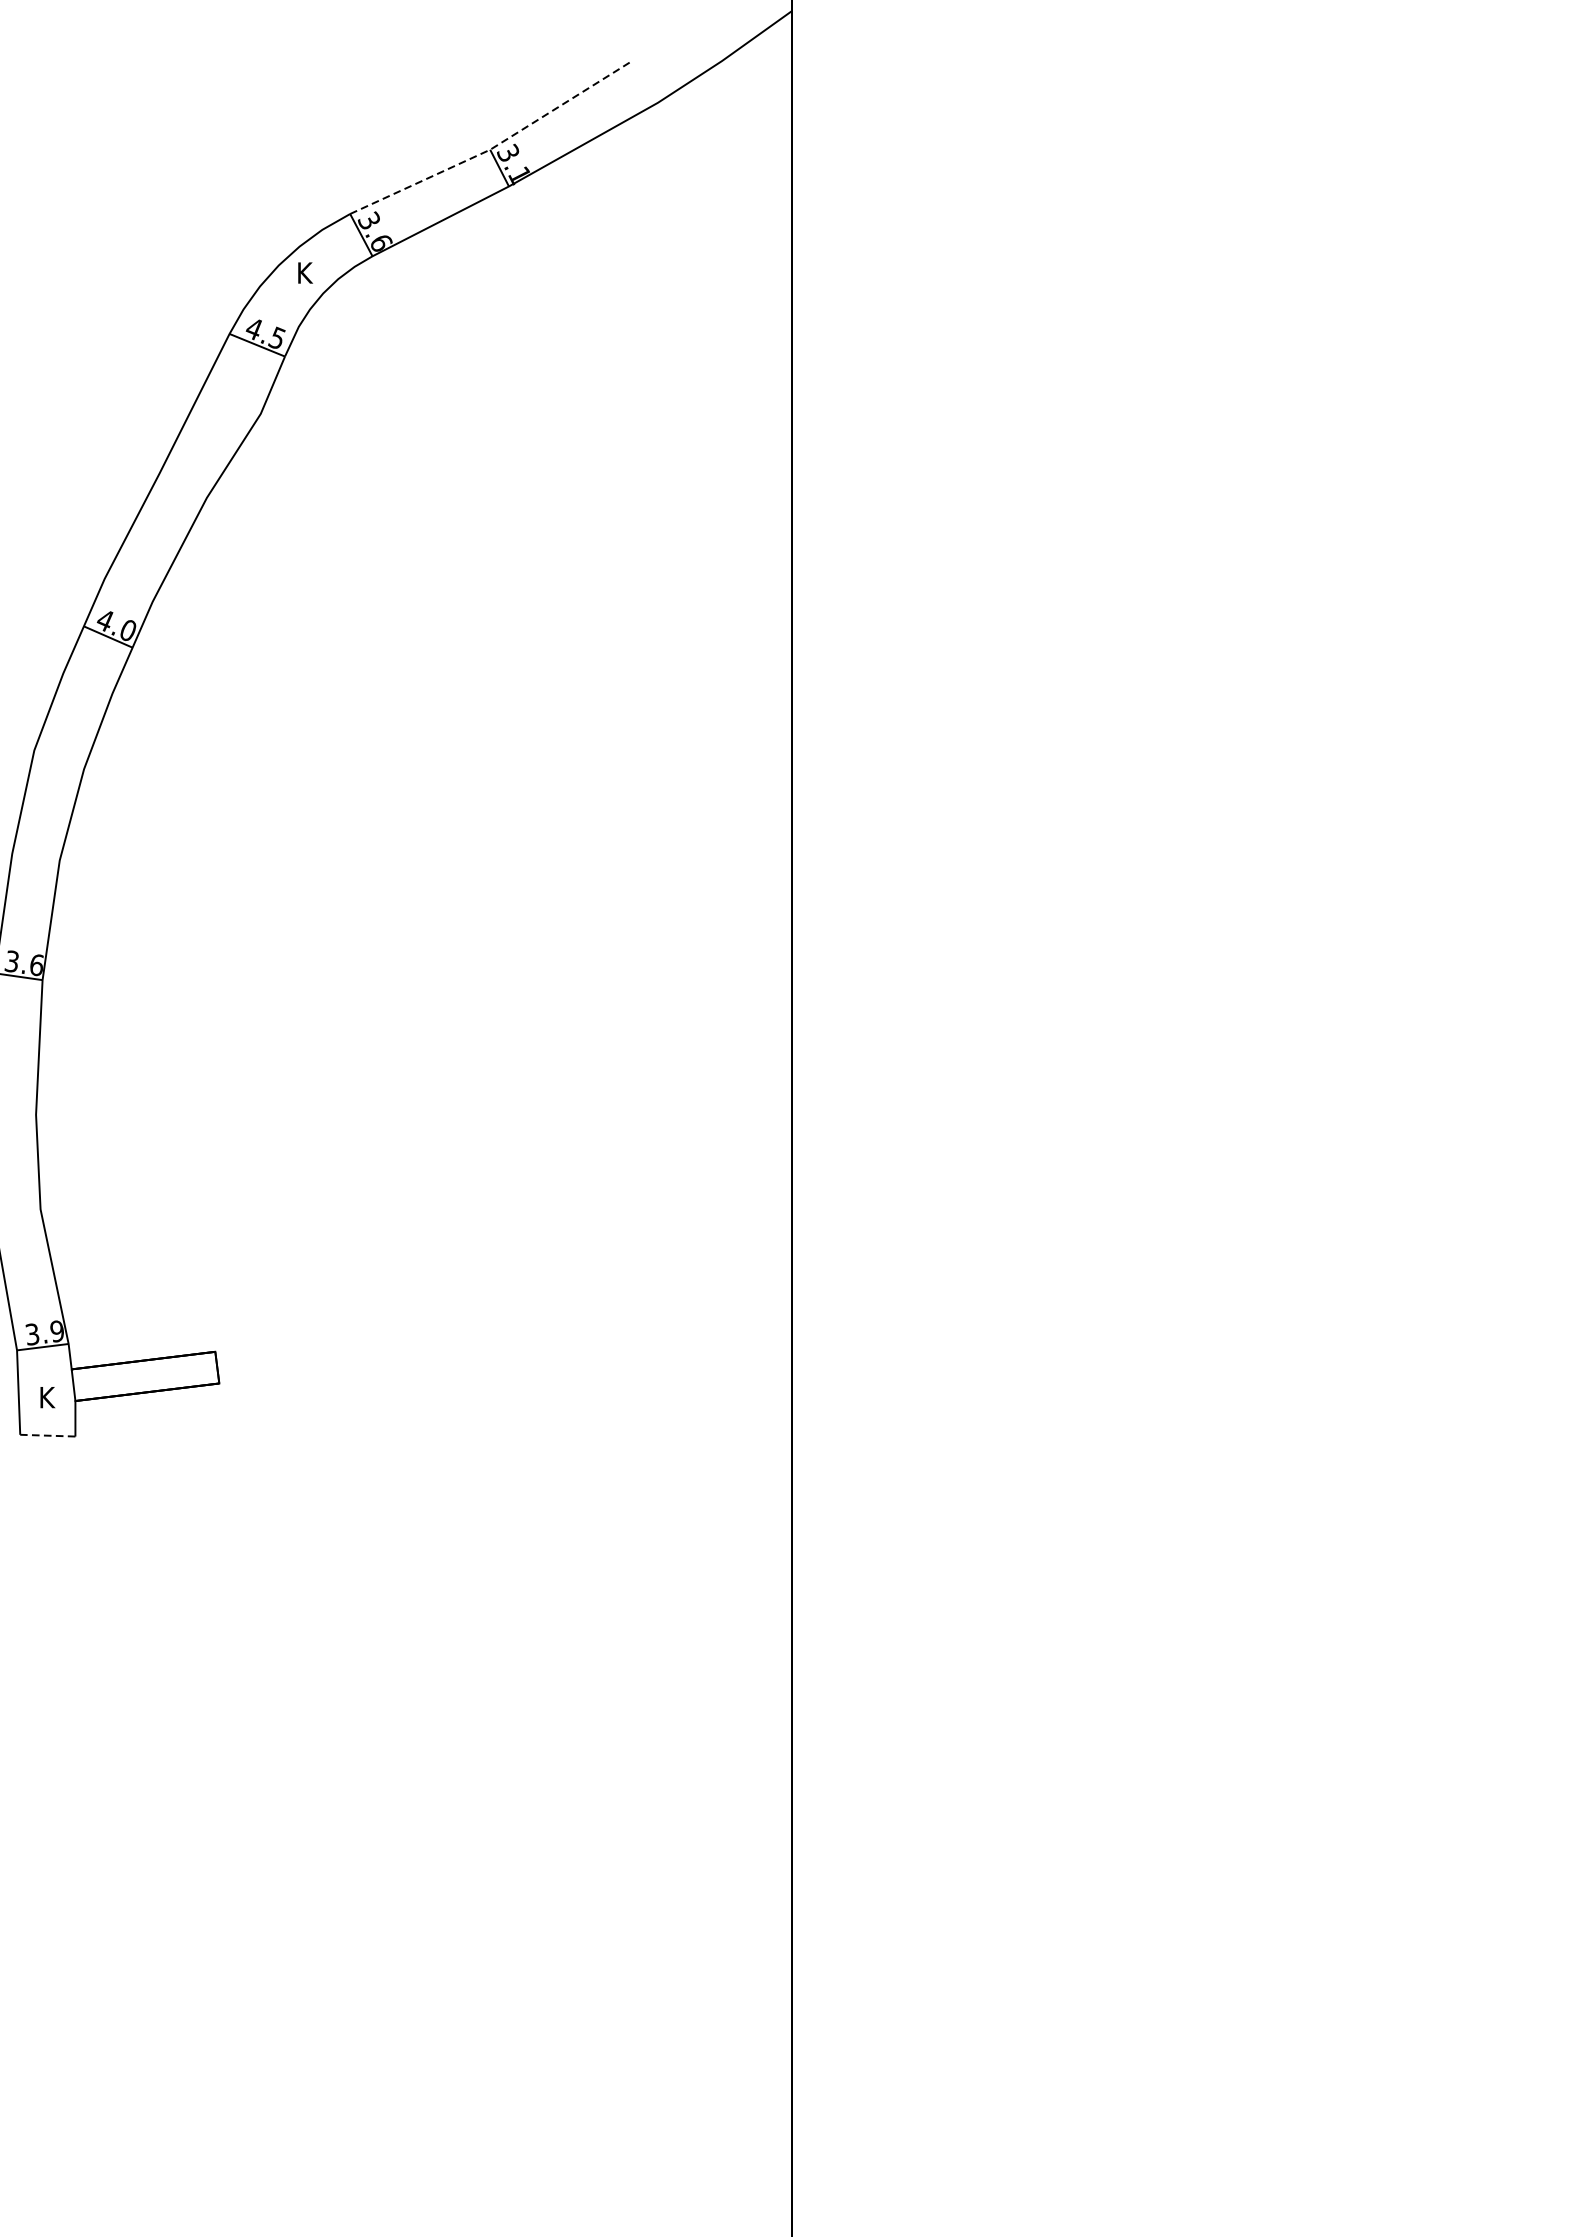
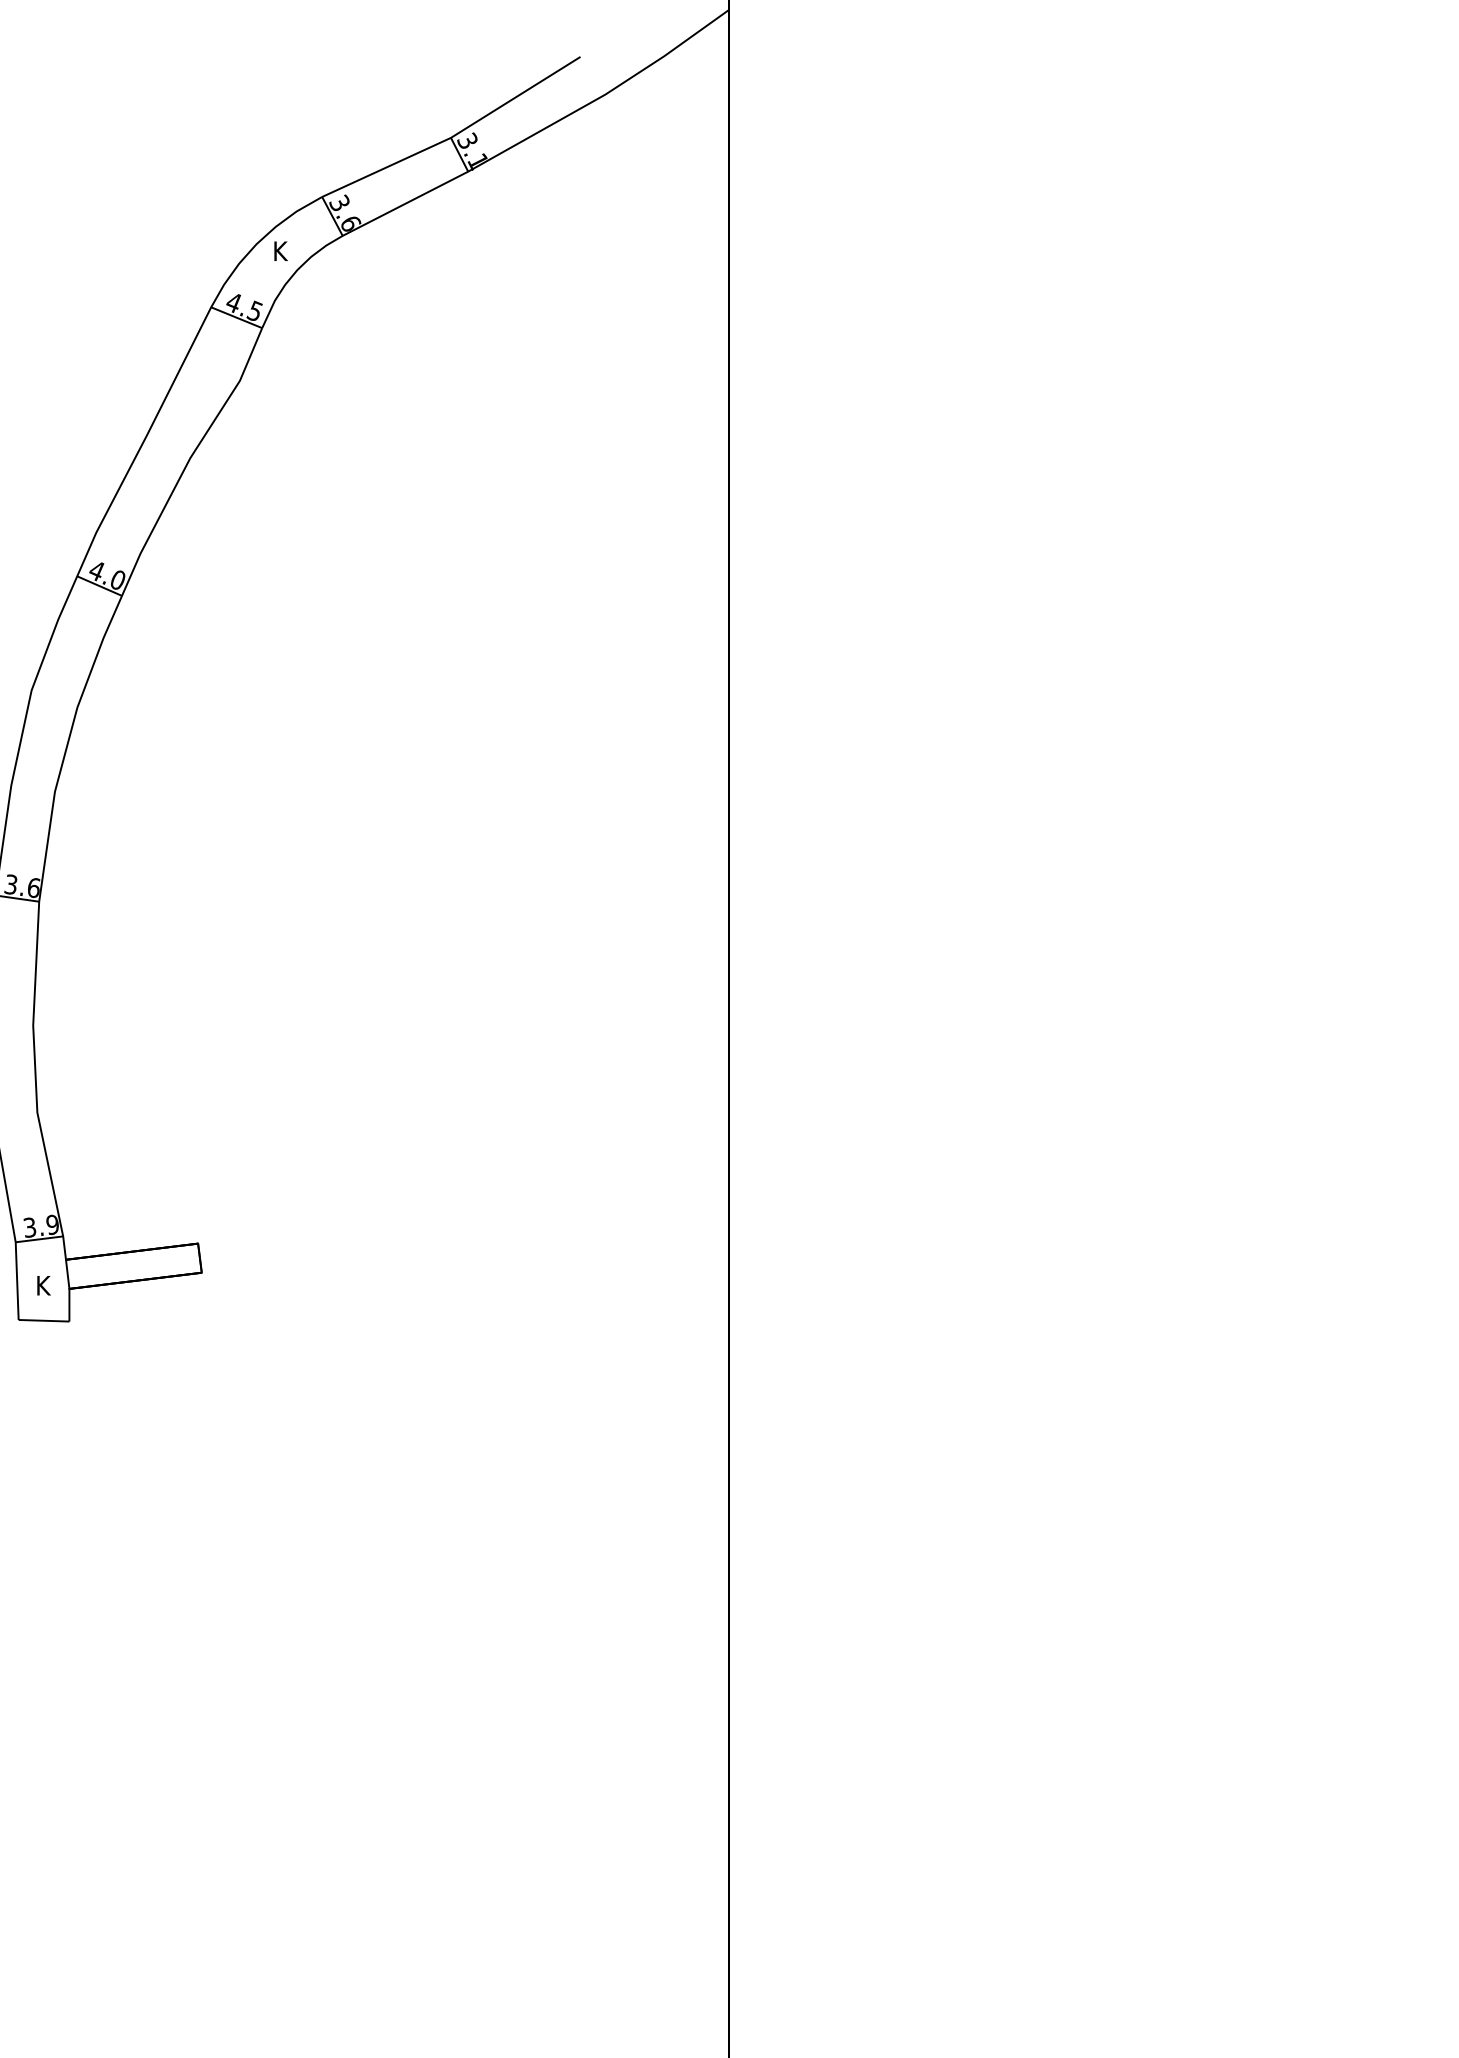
line: (495, 147) -> (455, 135), dashed -> solid
line: (47, 1435) -> (43, 1320), dashed -> solid

